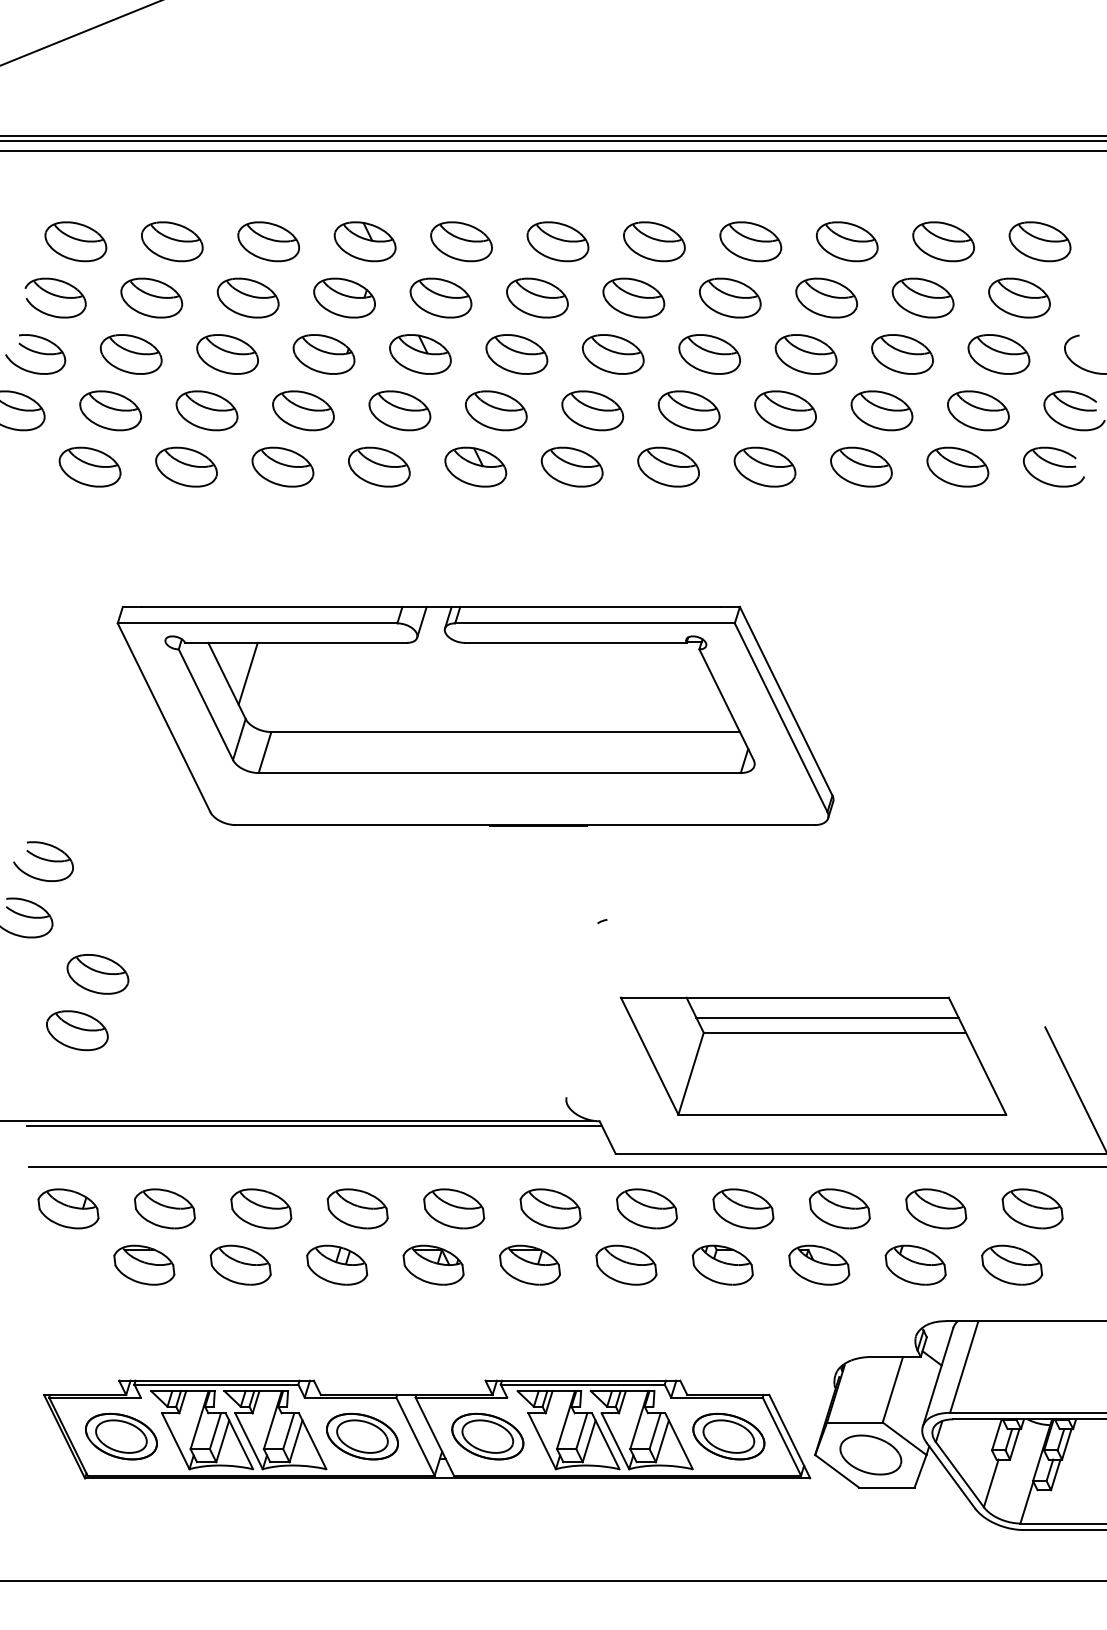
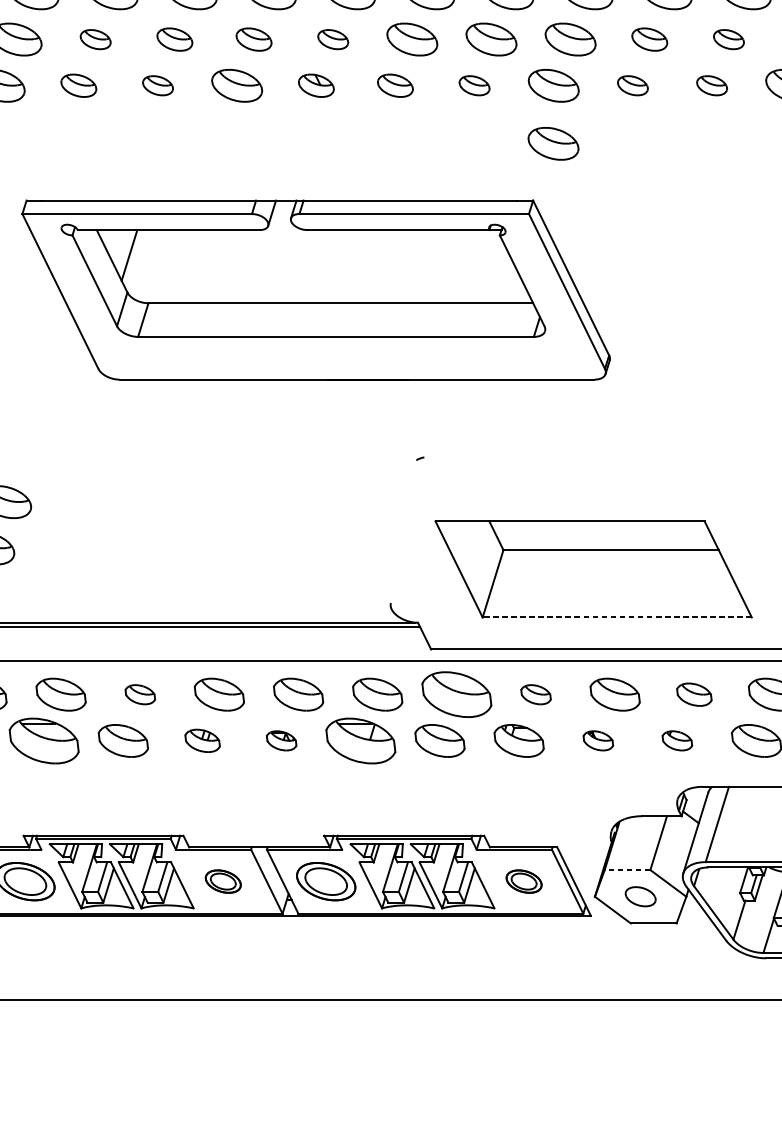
part: (206, 410) -> (95, 39), size x0.6
part: (303, 410) -> (174, 39), size x0.7
part: (399, 410) -> (253, 39), size x0.7
part: (496, 410) -> (333, 39), size x0.6
part: (881, 410) -> (649, 39), size x0.7
part: (978, 410) -> (729, 39), size x0.6
part: (186, 466) -> (78, 85), size x0.7
part: (282, 466) -> (157, 85), size x0.6
part: (475, 466) -> (316, 85), size x0.7
part: (571, 466) -> (394, 85), size x0.7
part: (668, 466) -> (474, 85), size x0.6
part: (861, 466) -> (632, 85), size x0.6
part: (957, 466) -> (711, 85), size x0.6
part: (764, 537) -> (553, 143), added
line: (827, 1017) -> (605, 537), removed
line: (842, 1114) -> (617, 617), solid -> dashed
part: (261, 1208) -> (140, 694), size x0.6
part: (646, 1208) -> (456, 694), size x1.4
part: (743, 1208) -> (536, 694), size x0.6
part: (936, 1208) -> (694, 694), size x0.7
part: (144, 1264) -> (44, 740), size x1.4
part: (337, 1264) -> (202, 740), size x0.7
part: (433, 1264) -> (281, 740), size x0.6
part: (529, 1264) -> (360, 740), size x1.4
part: (819, 1264) -> (598, 740), size x0.6
part: (915, 1264) -> (677, 740), size x0.6
line: (854, 1422) -> (627, 870), solid -> dashed
part: (362, 1436) -> (223, 881), size x0.6
part: (728, 1436) -> (523, 881), size x0.6
part: (870, 1454) -> (640, 896), size x0.6

